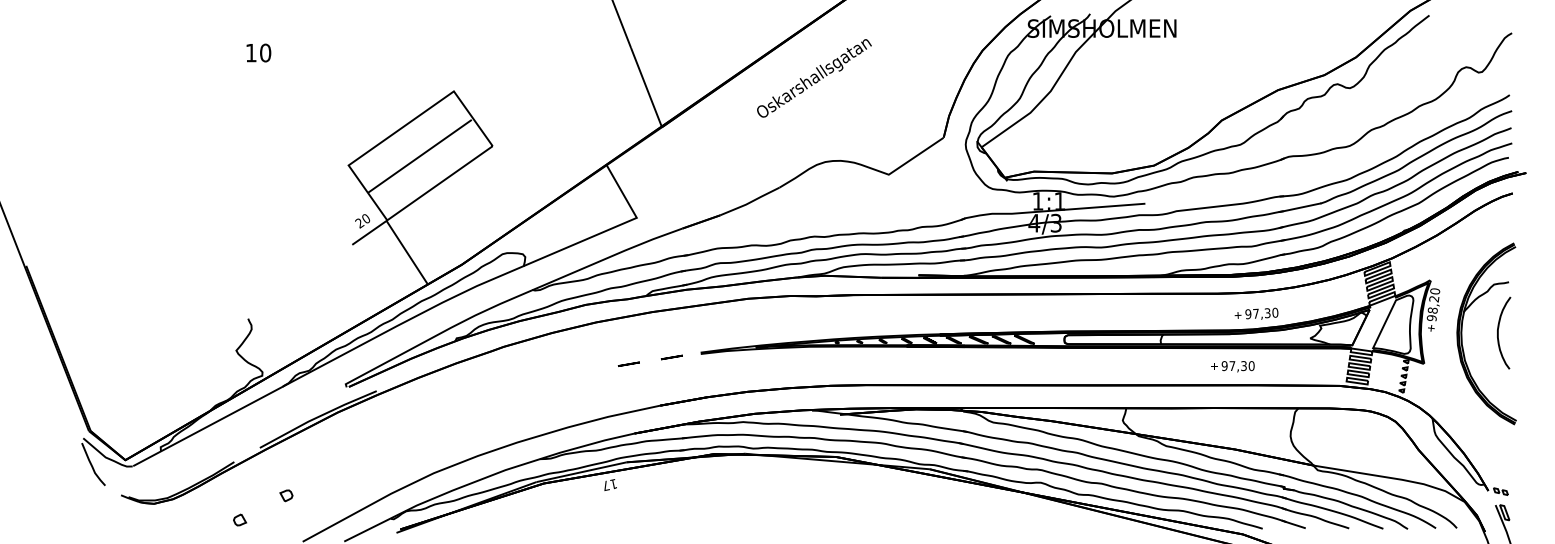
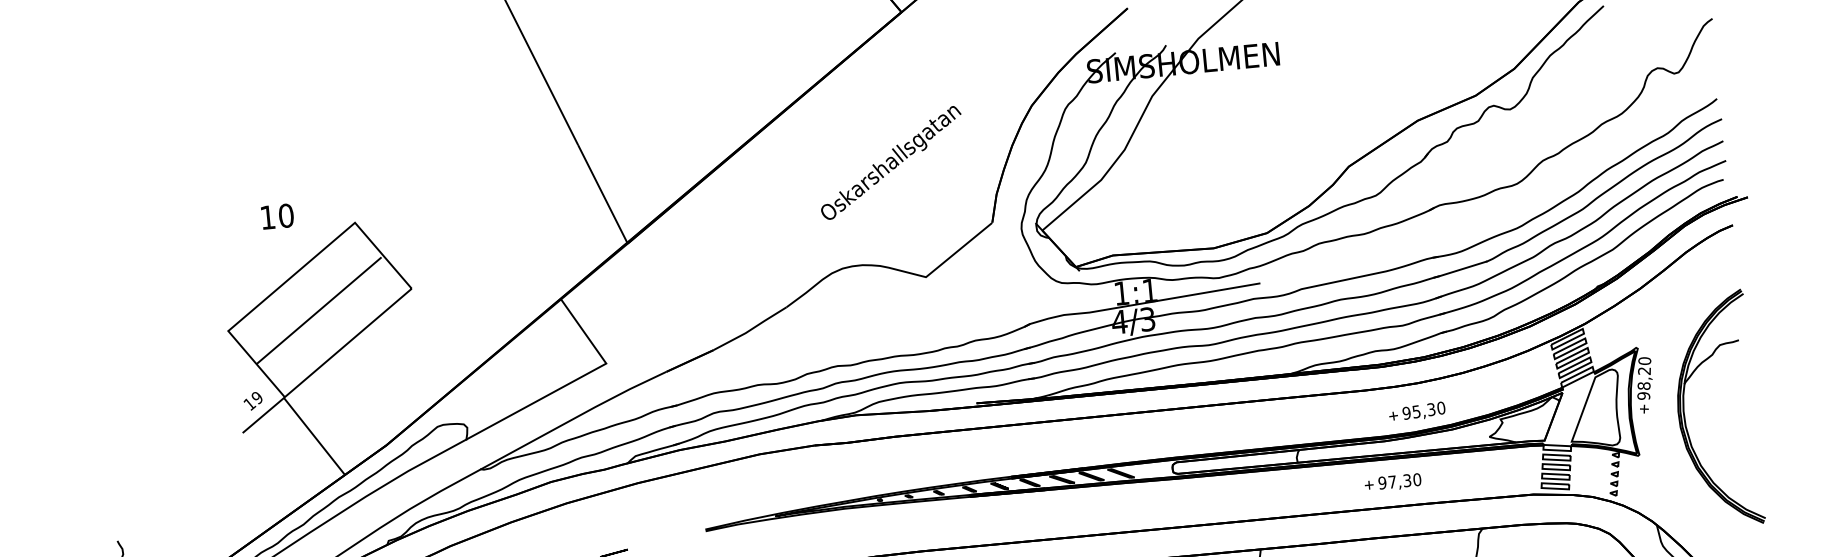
text: (258, 52) -> (277, 215), moved
text: (814, 78) -> (891, 163), moved
text: (362, 221) -> (253, 401), 20 -> 19
text: (1255, 313) -> (1415, 411), 97,30 -> 95,30
curve: (1498, 332) -> (1731, 406), removed
line: (671, 357) -> (668, 539), removed

